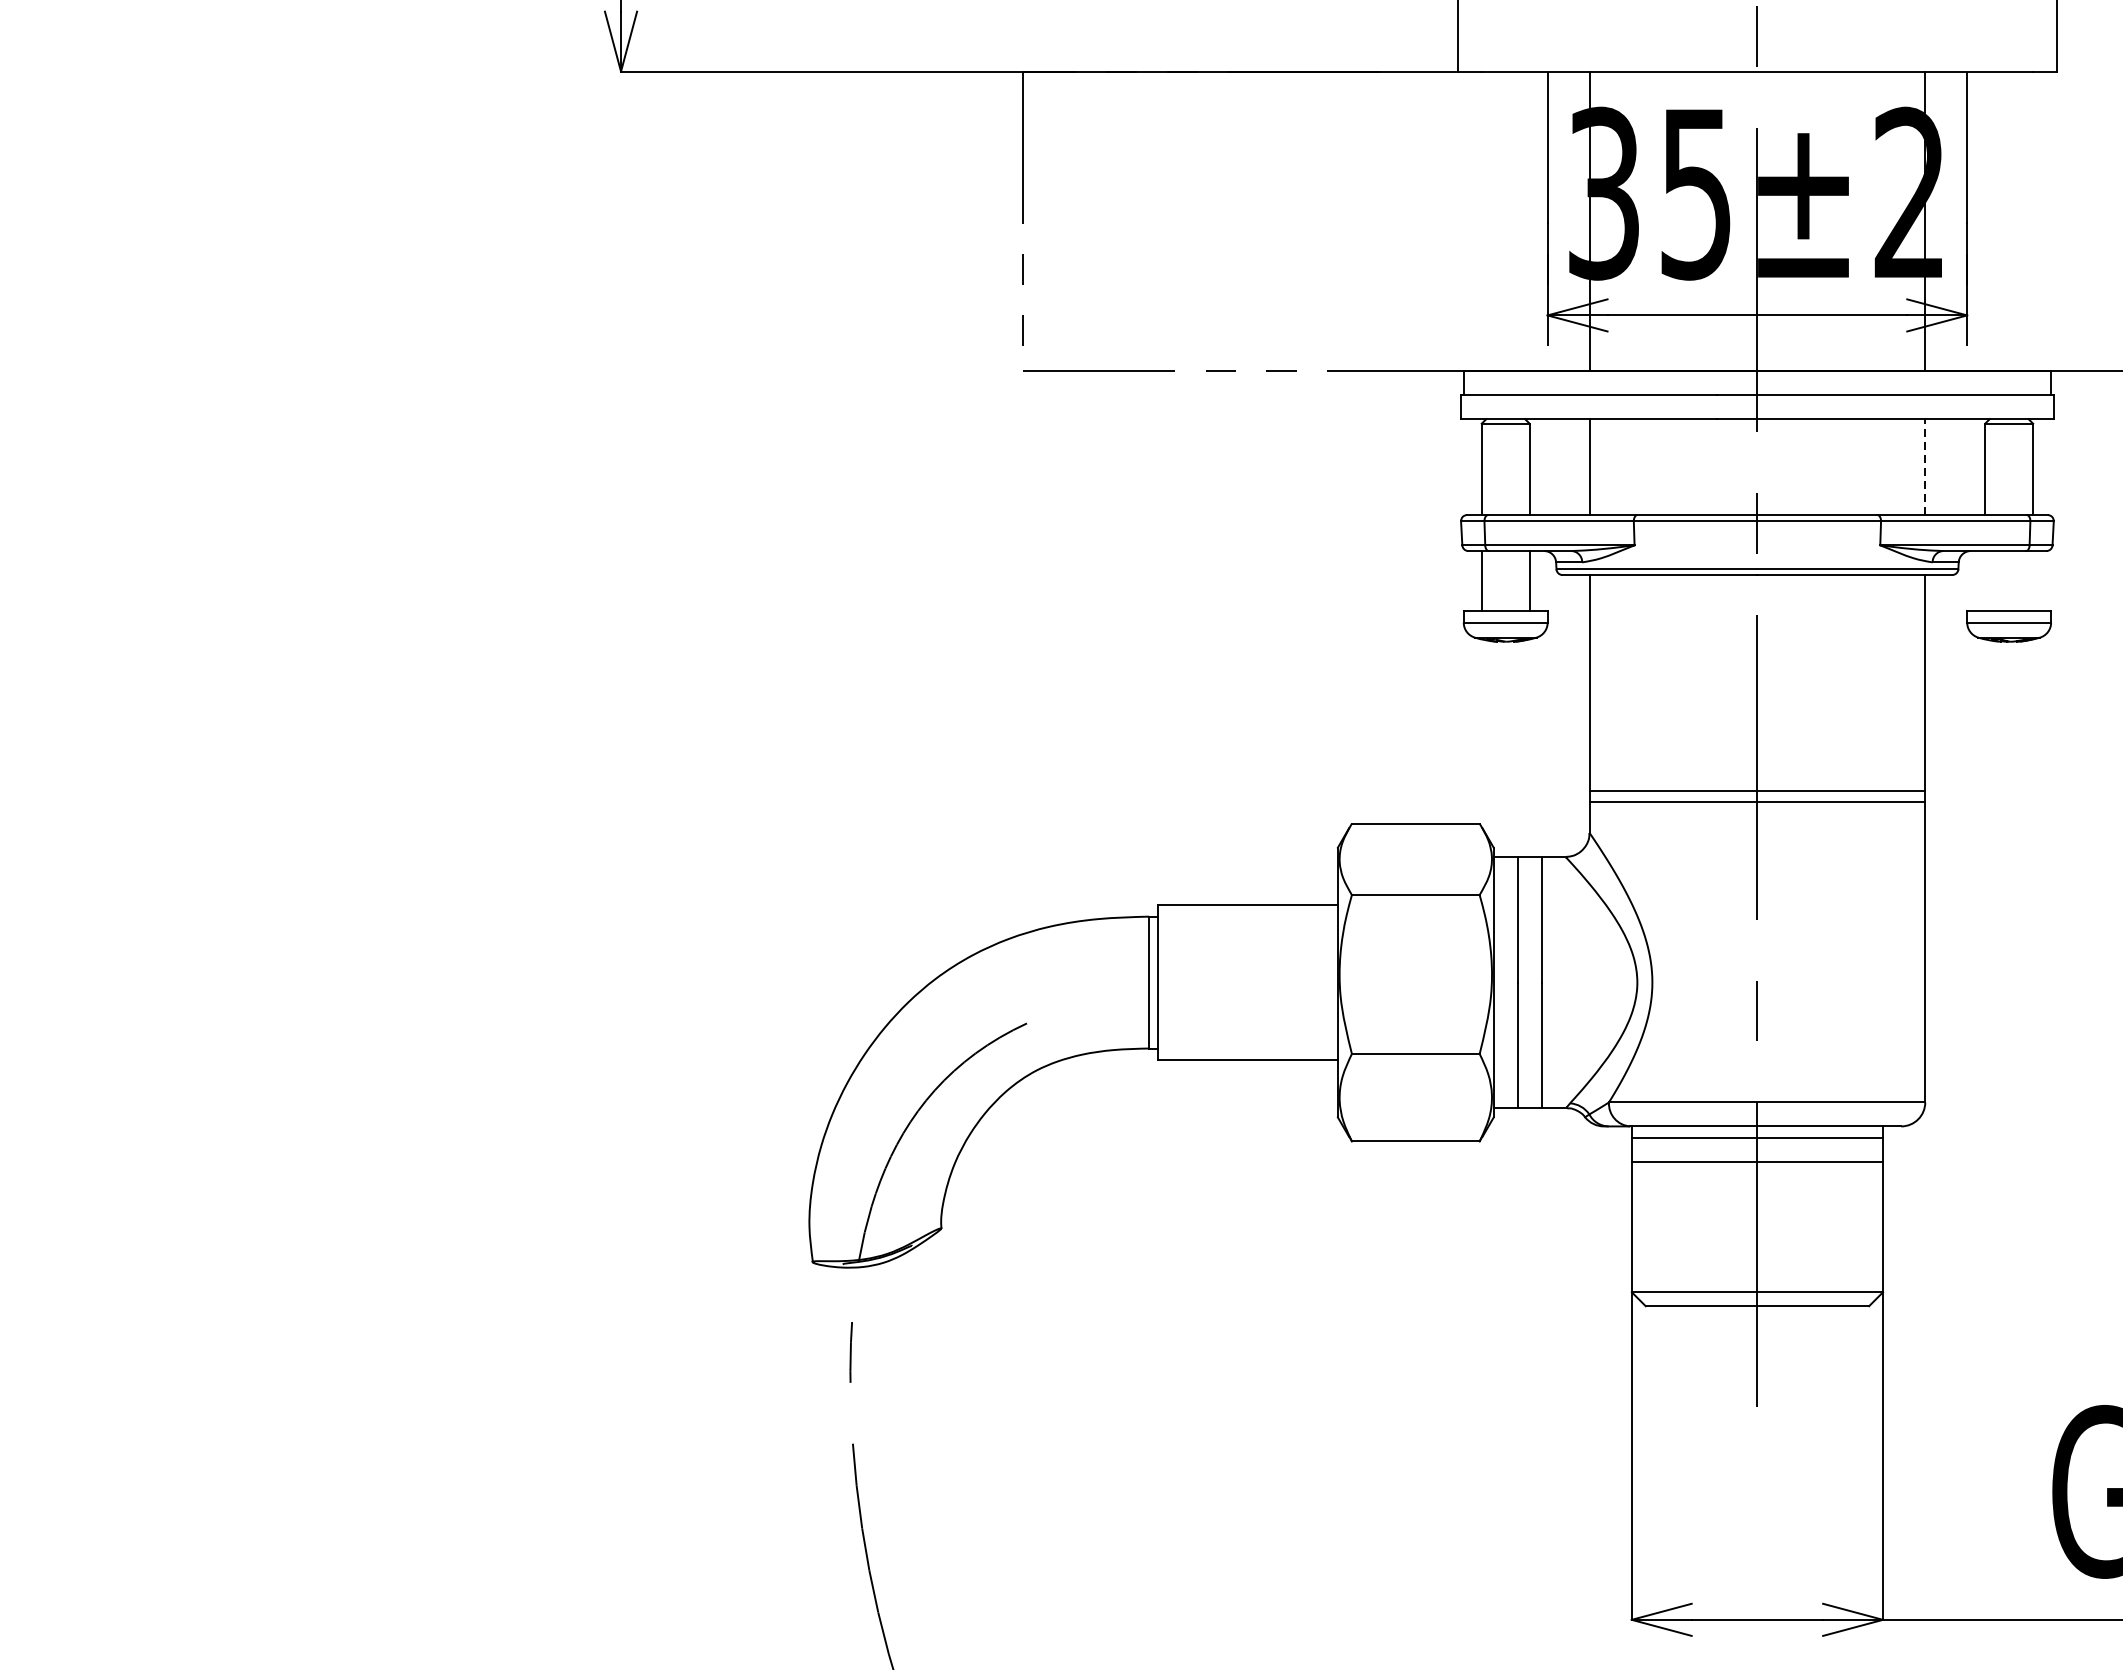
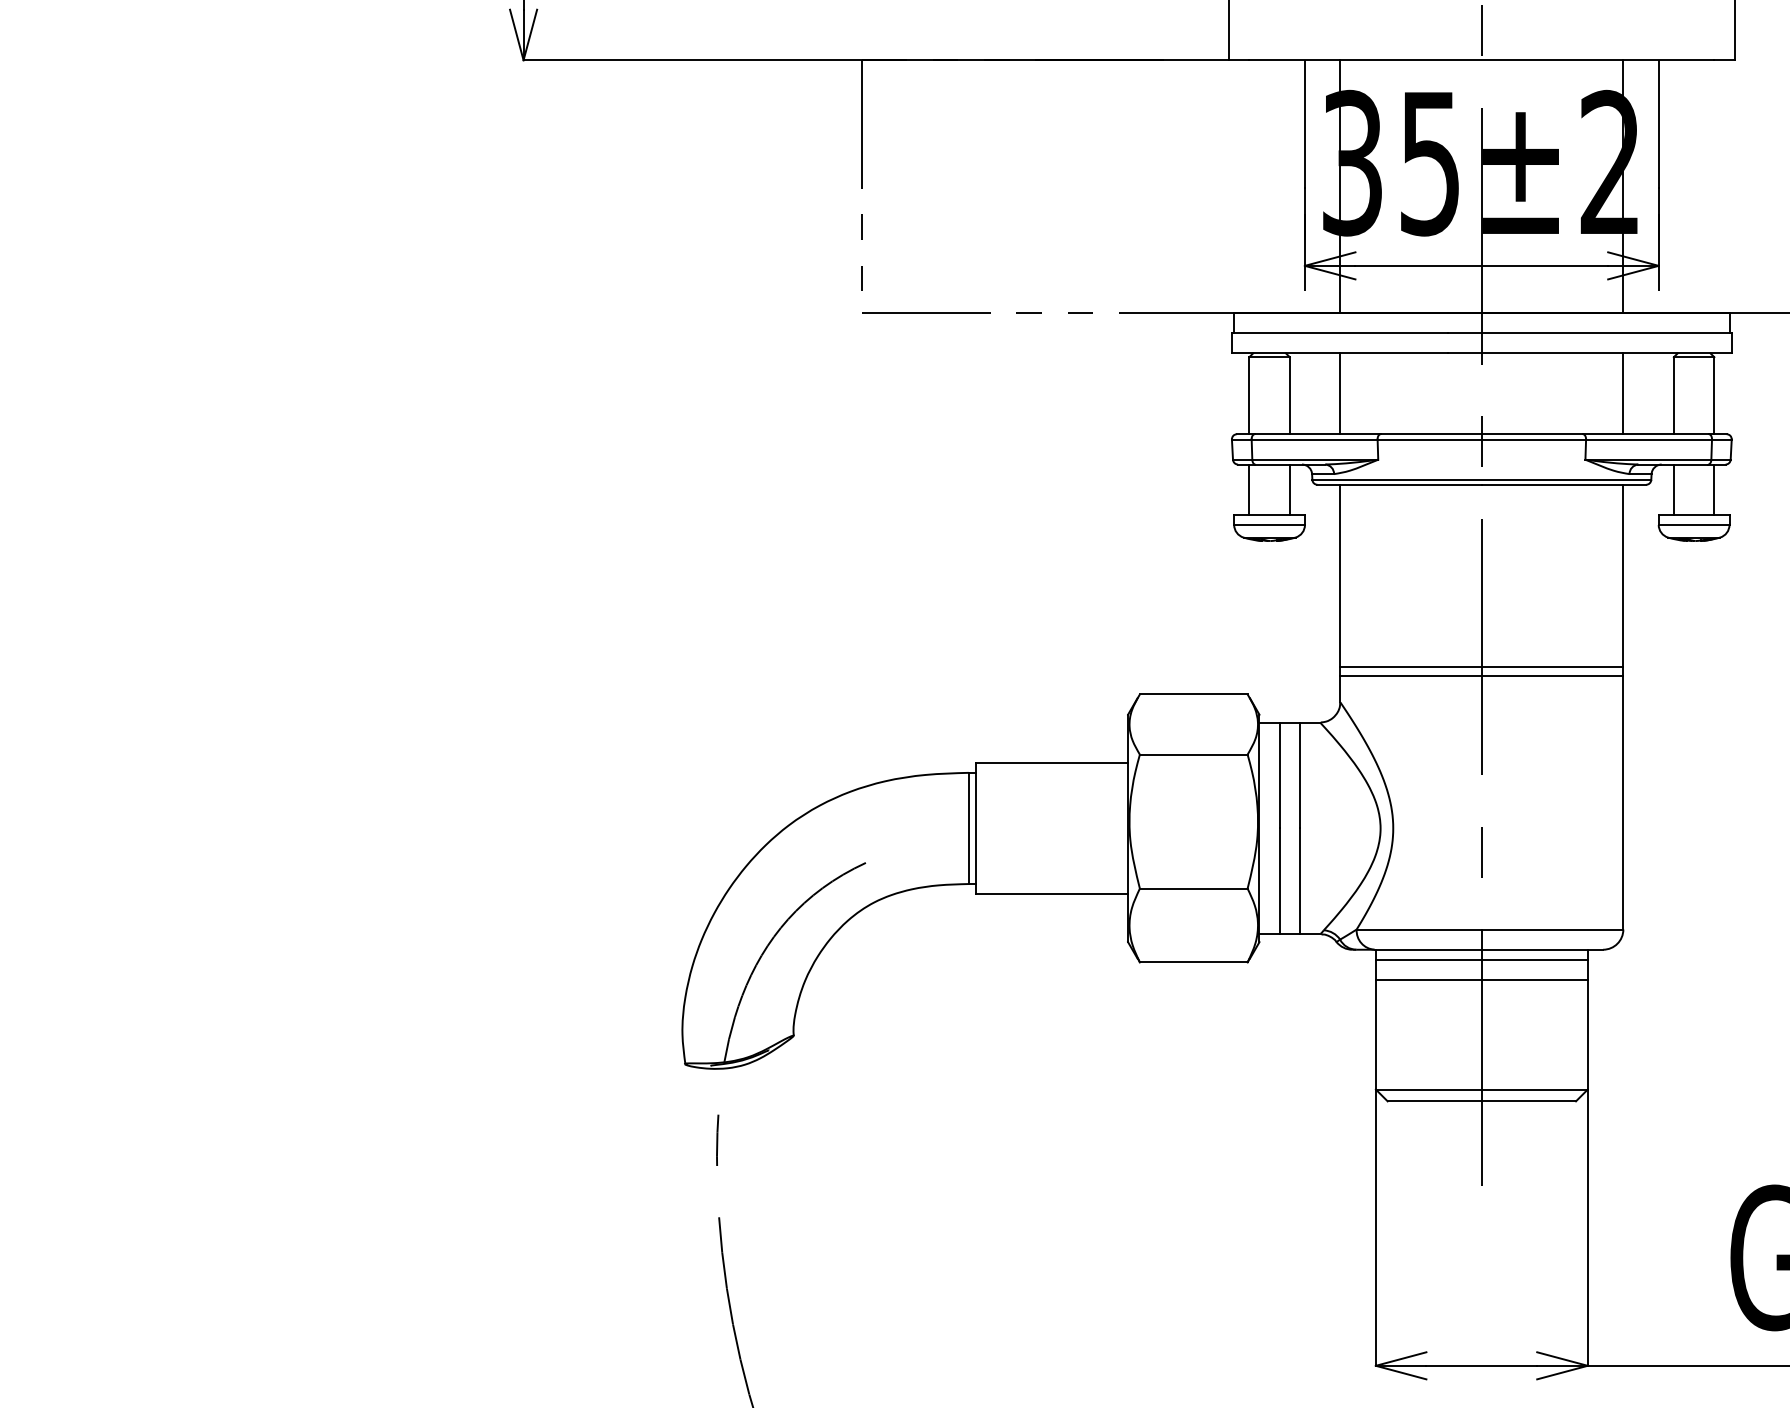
line: (1925, 466) -> (1623, 393), dashed -> solid
line: (1984, 580) -> (1673, 489), added
line: (2033, 580) -> (1714, 489), added

